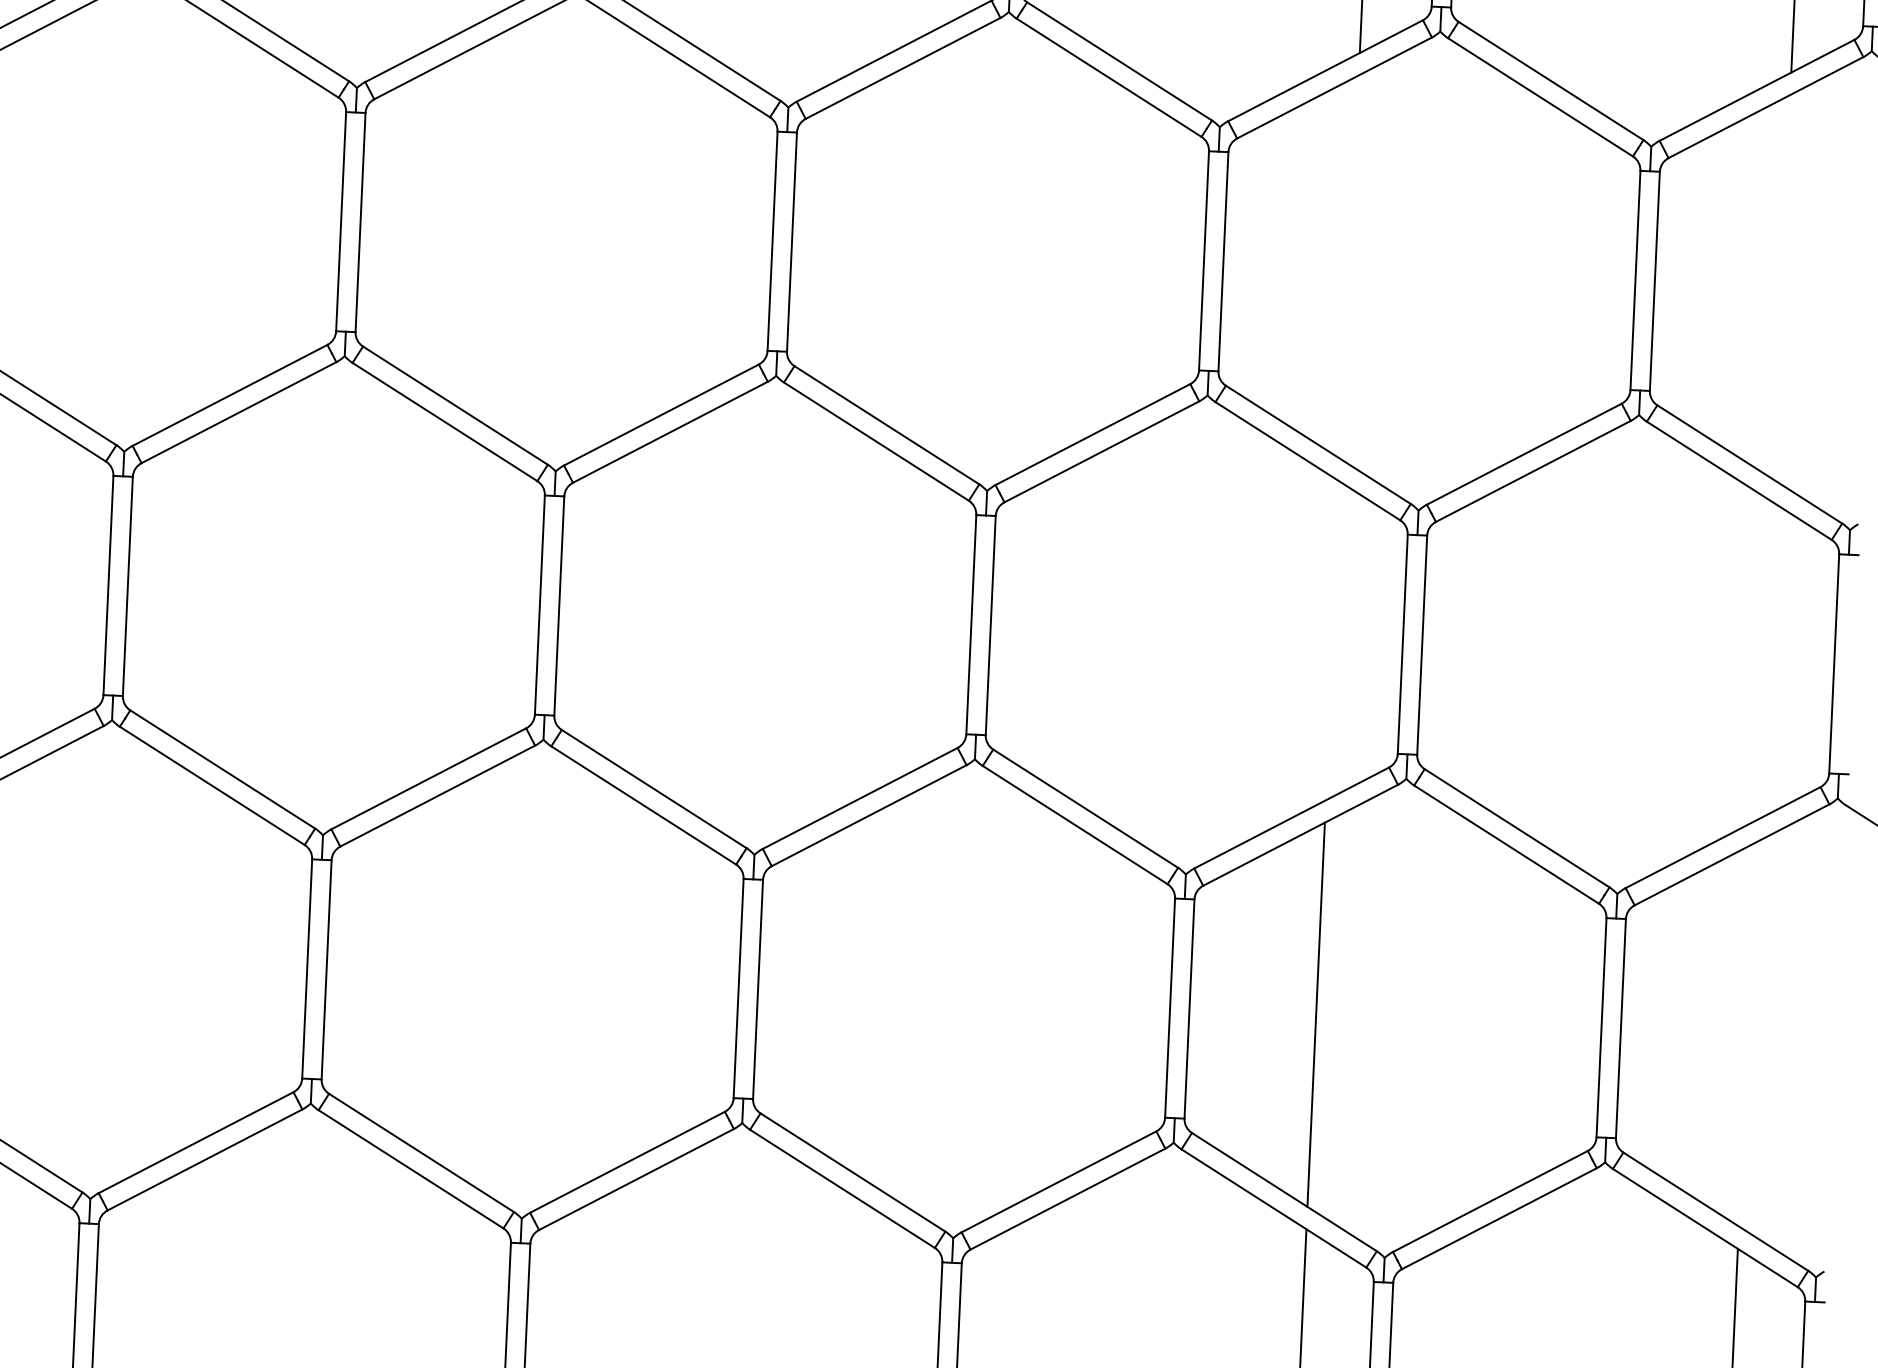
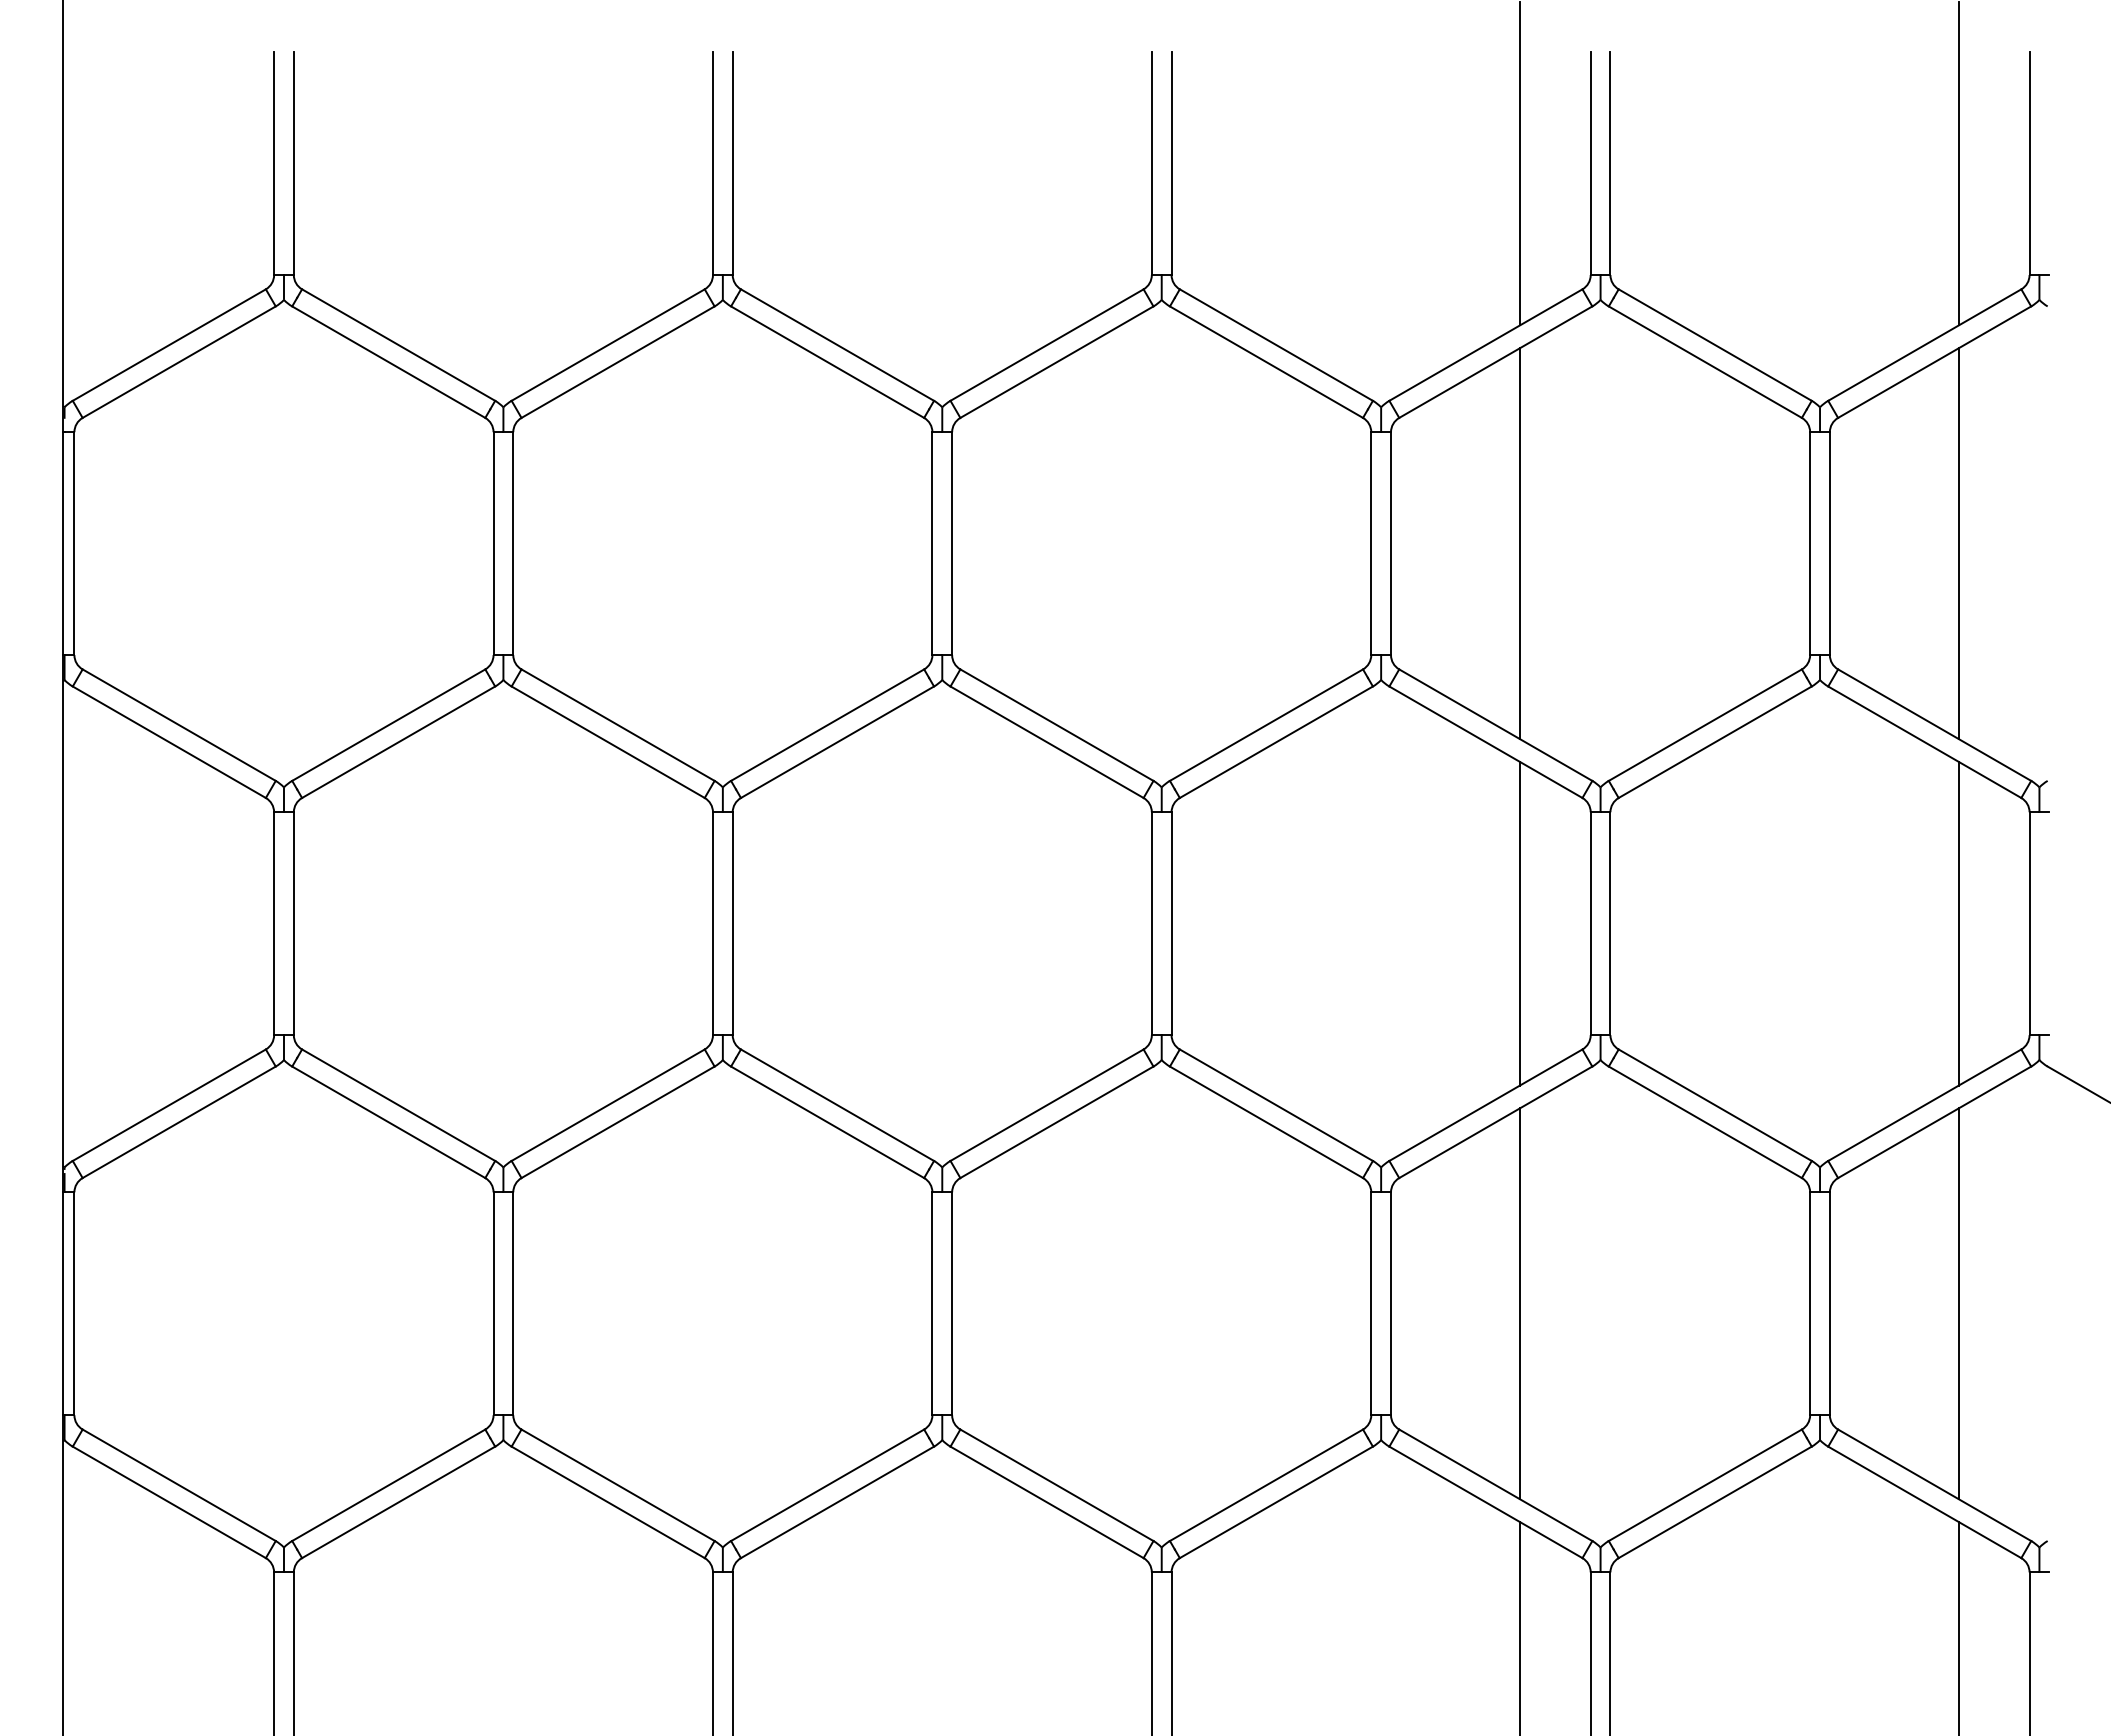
line: (1349, 267) -> (1519, 543), added
line: (1781, 286) -> (1958, 543), added
line: (1332, 640) -> (1519, 923), added
line: (1764, 660) -> (1958, 923), added
line: (1747, 1034) -> (1958, 1303), added

